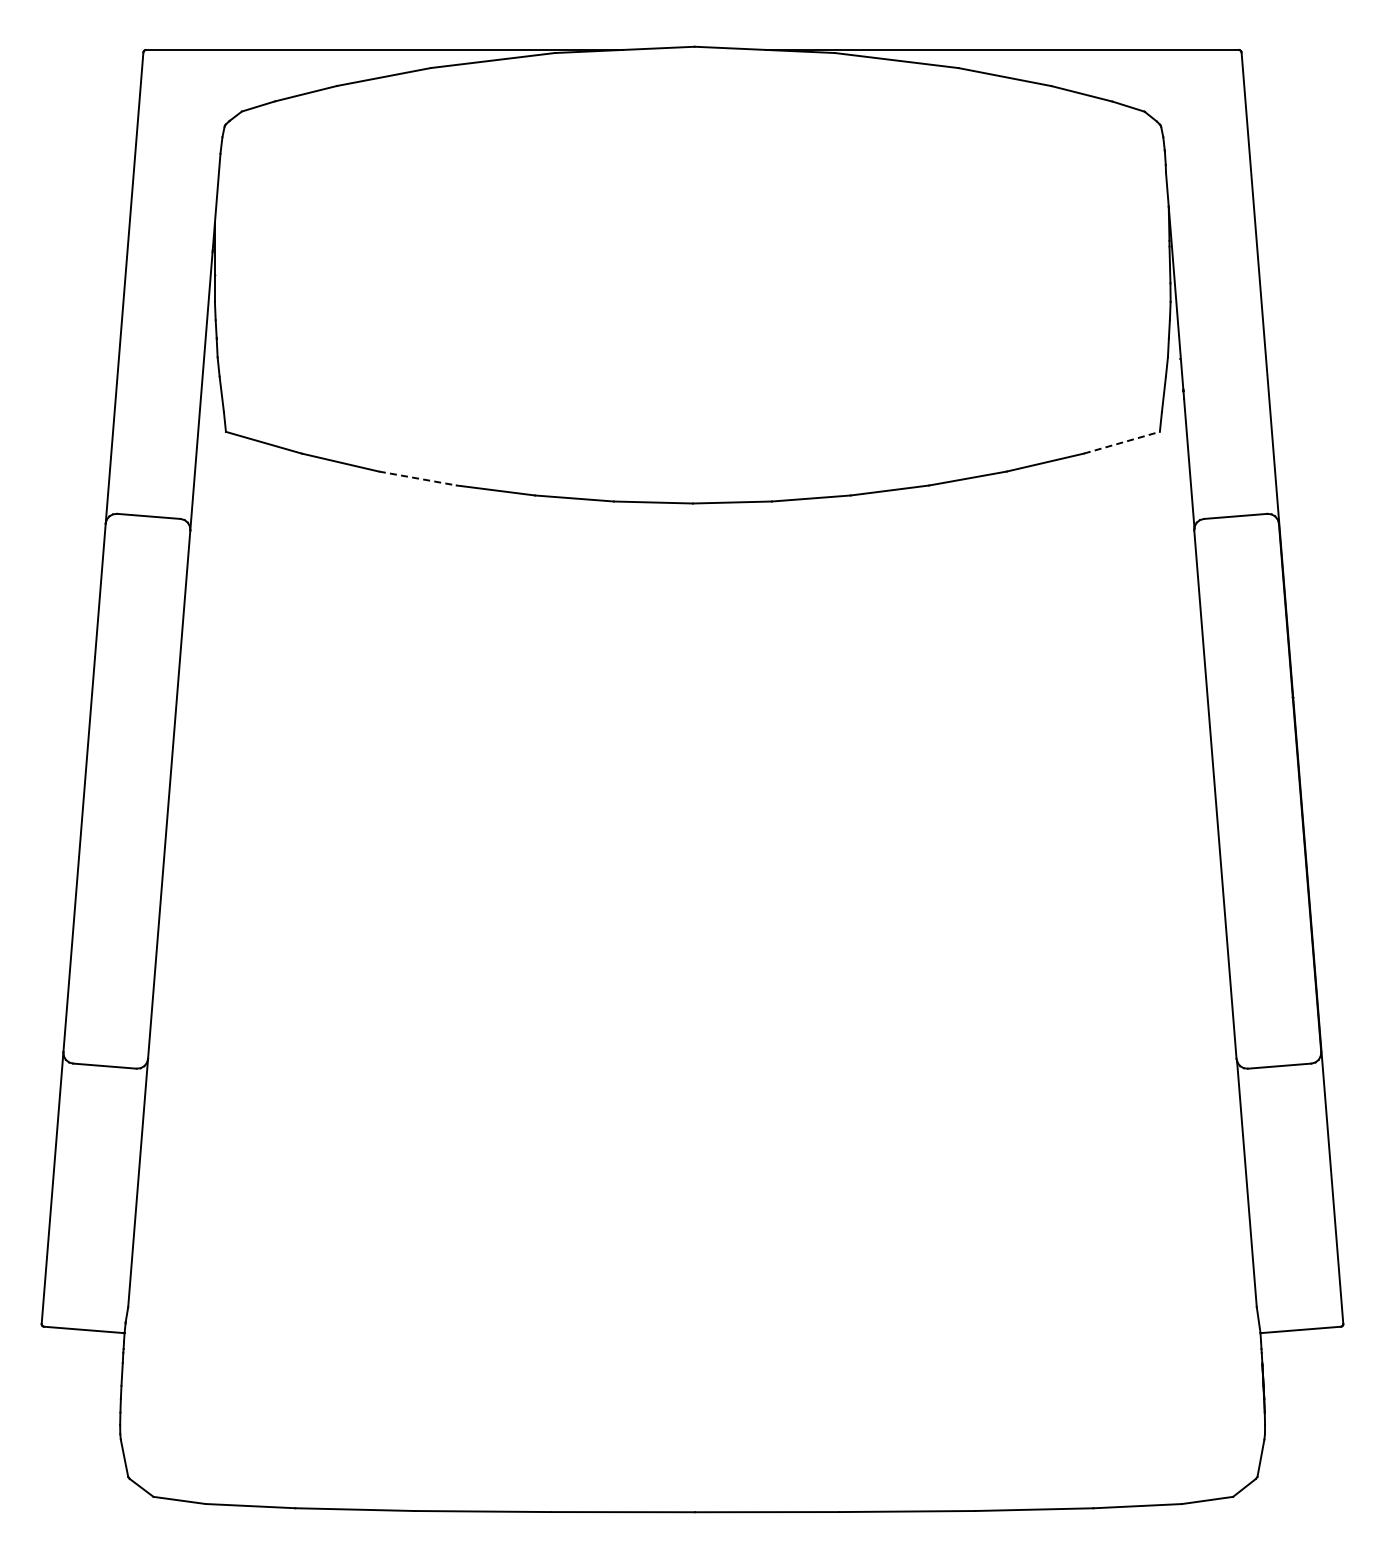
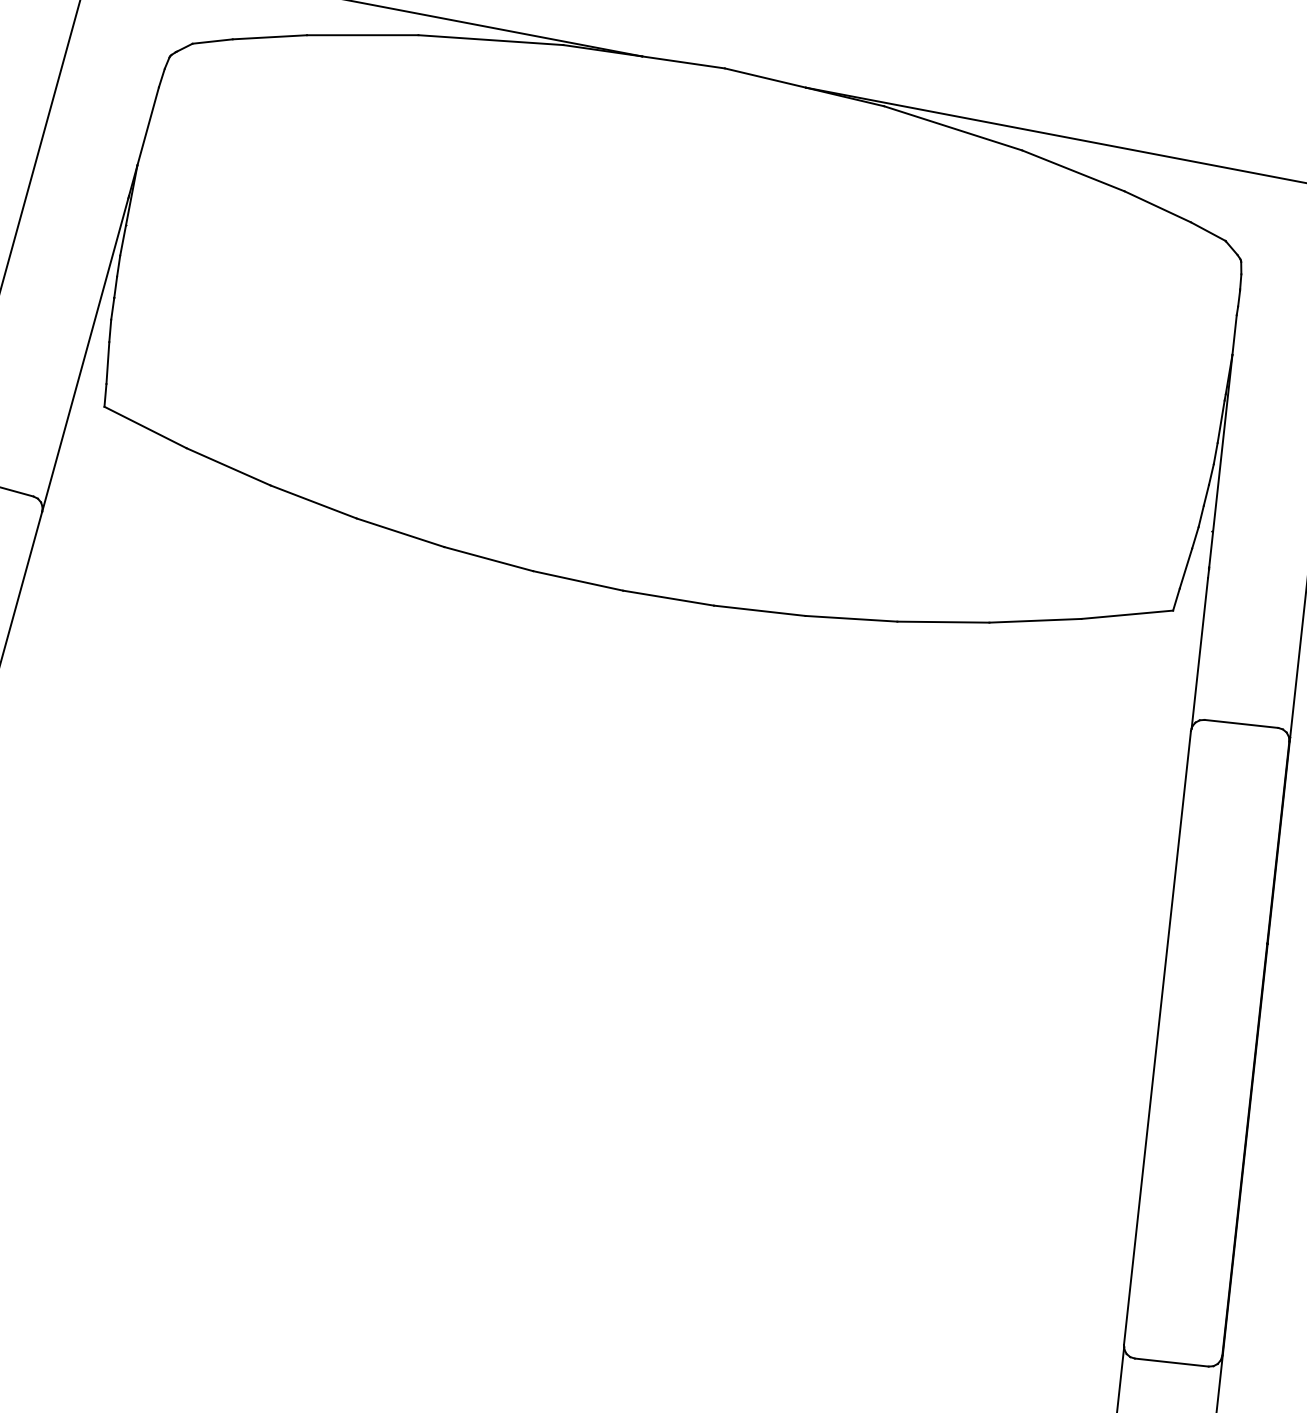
line: (1121, 442) -> (1126, 614), dashed -> solid
line: (417, 478) -> (313, 501), dashed -> solid

